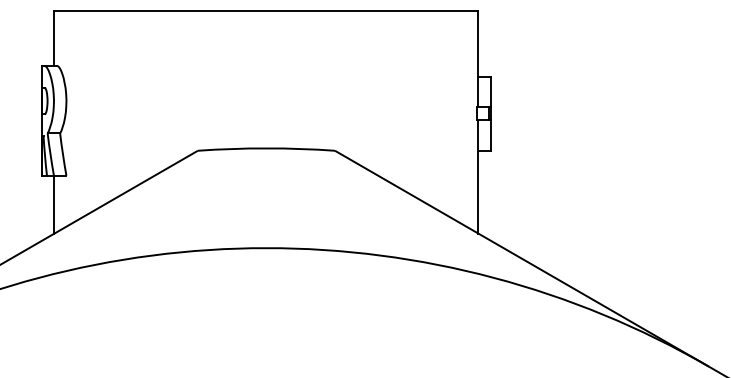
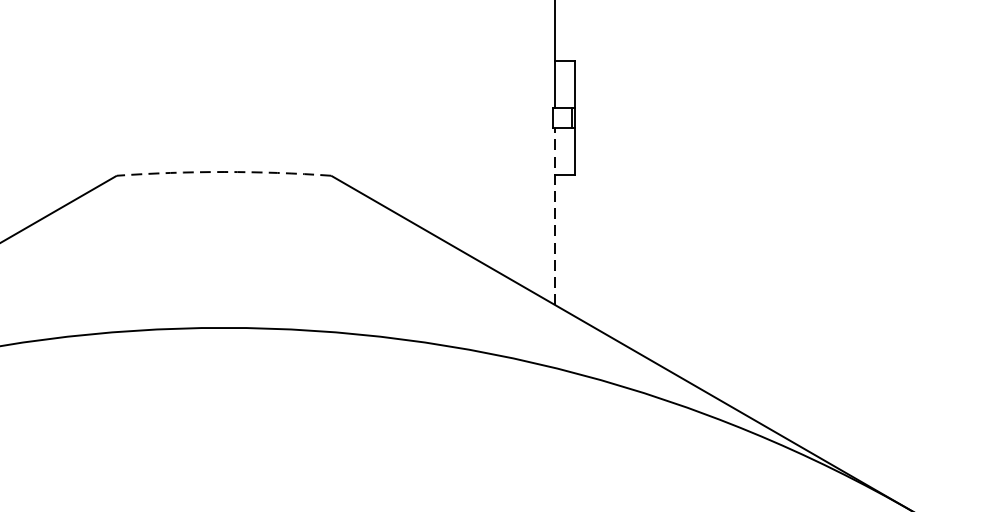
arc: (266, 148) -> (224, 172), solid -> dashed
line: (478, 176) -> (555, 215), solid -> dashed

